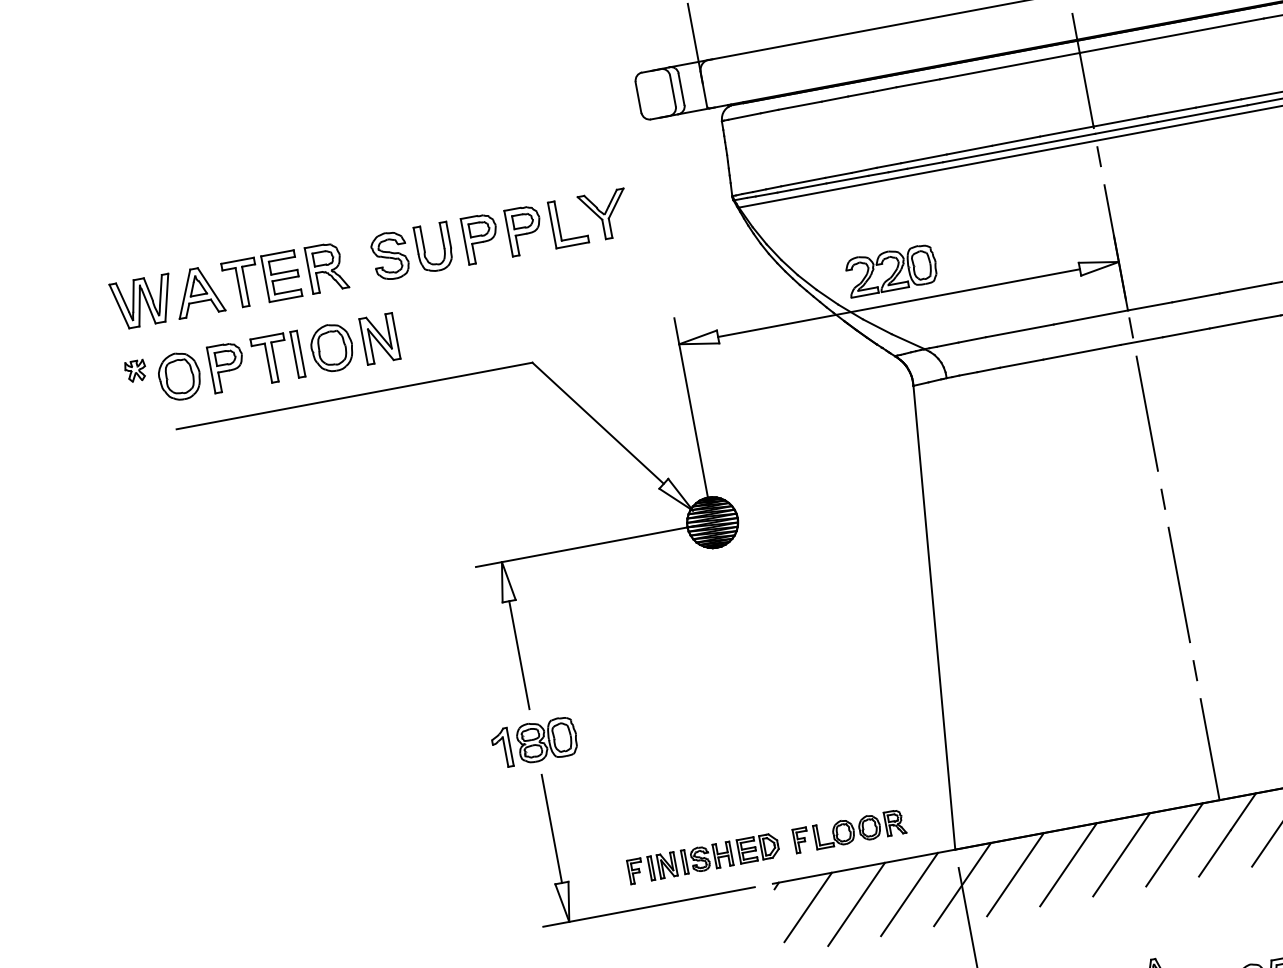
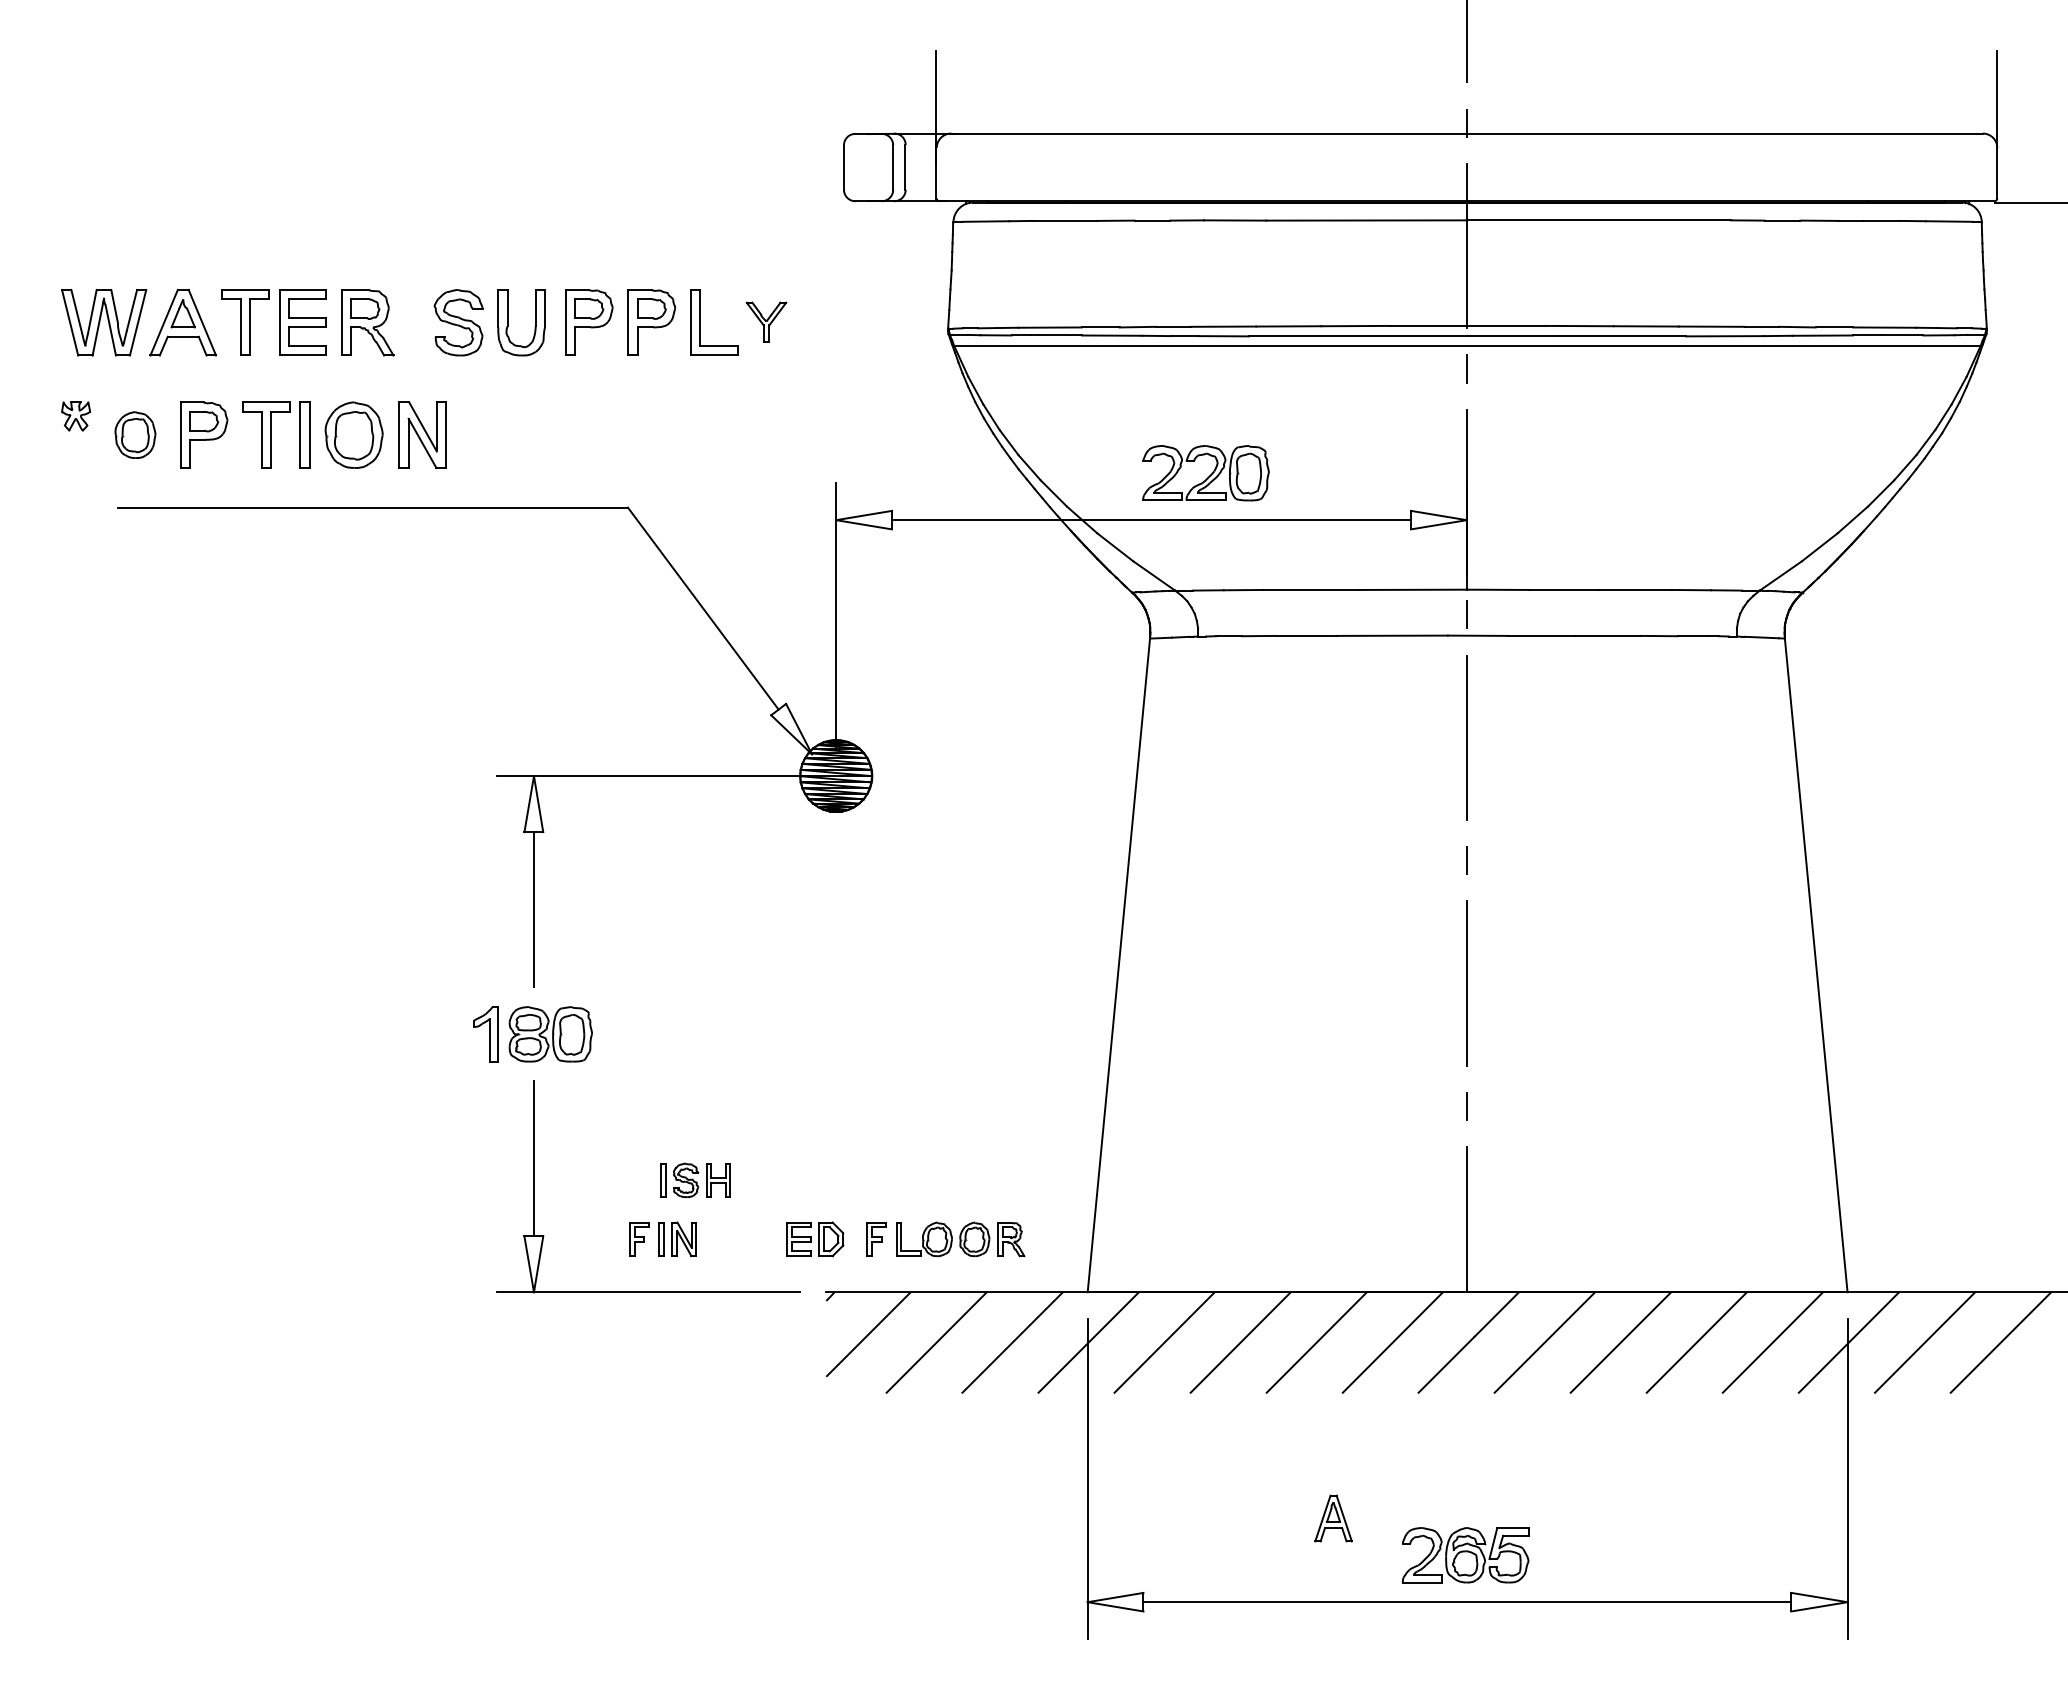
part: (604, 214) -> (766, 321), size x0.6
part: (891, 270) -> (1205, 473), moved
part: (179, 375) -> (135, 434), size x0.7
part: (706, 857) -> (695, 1179), moved

